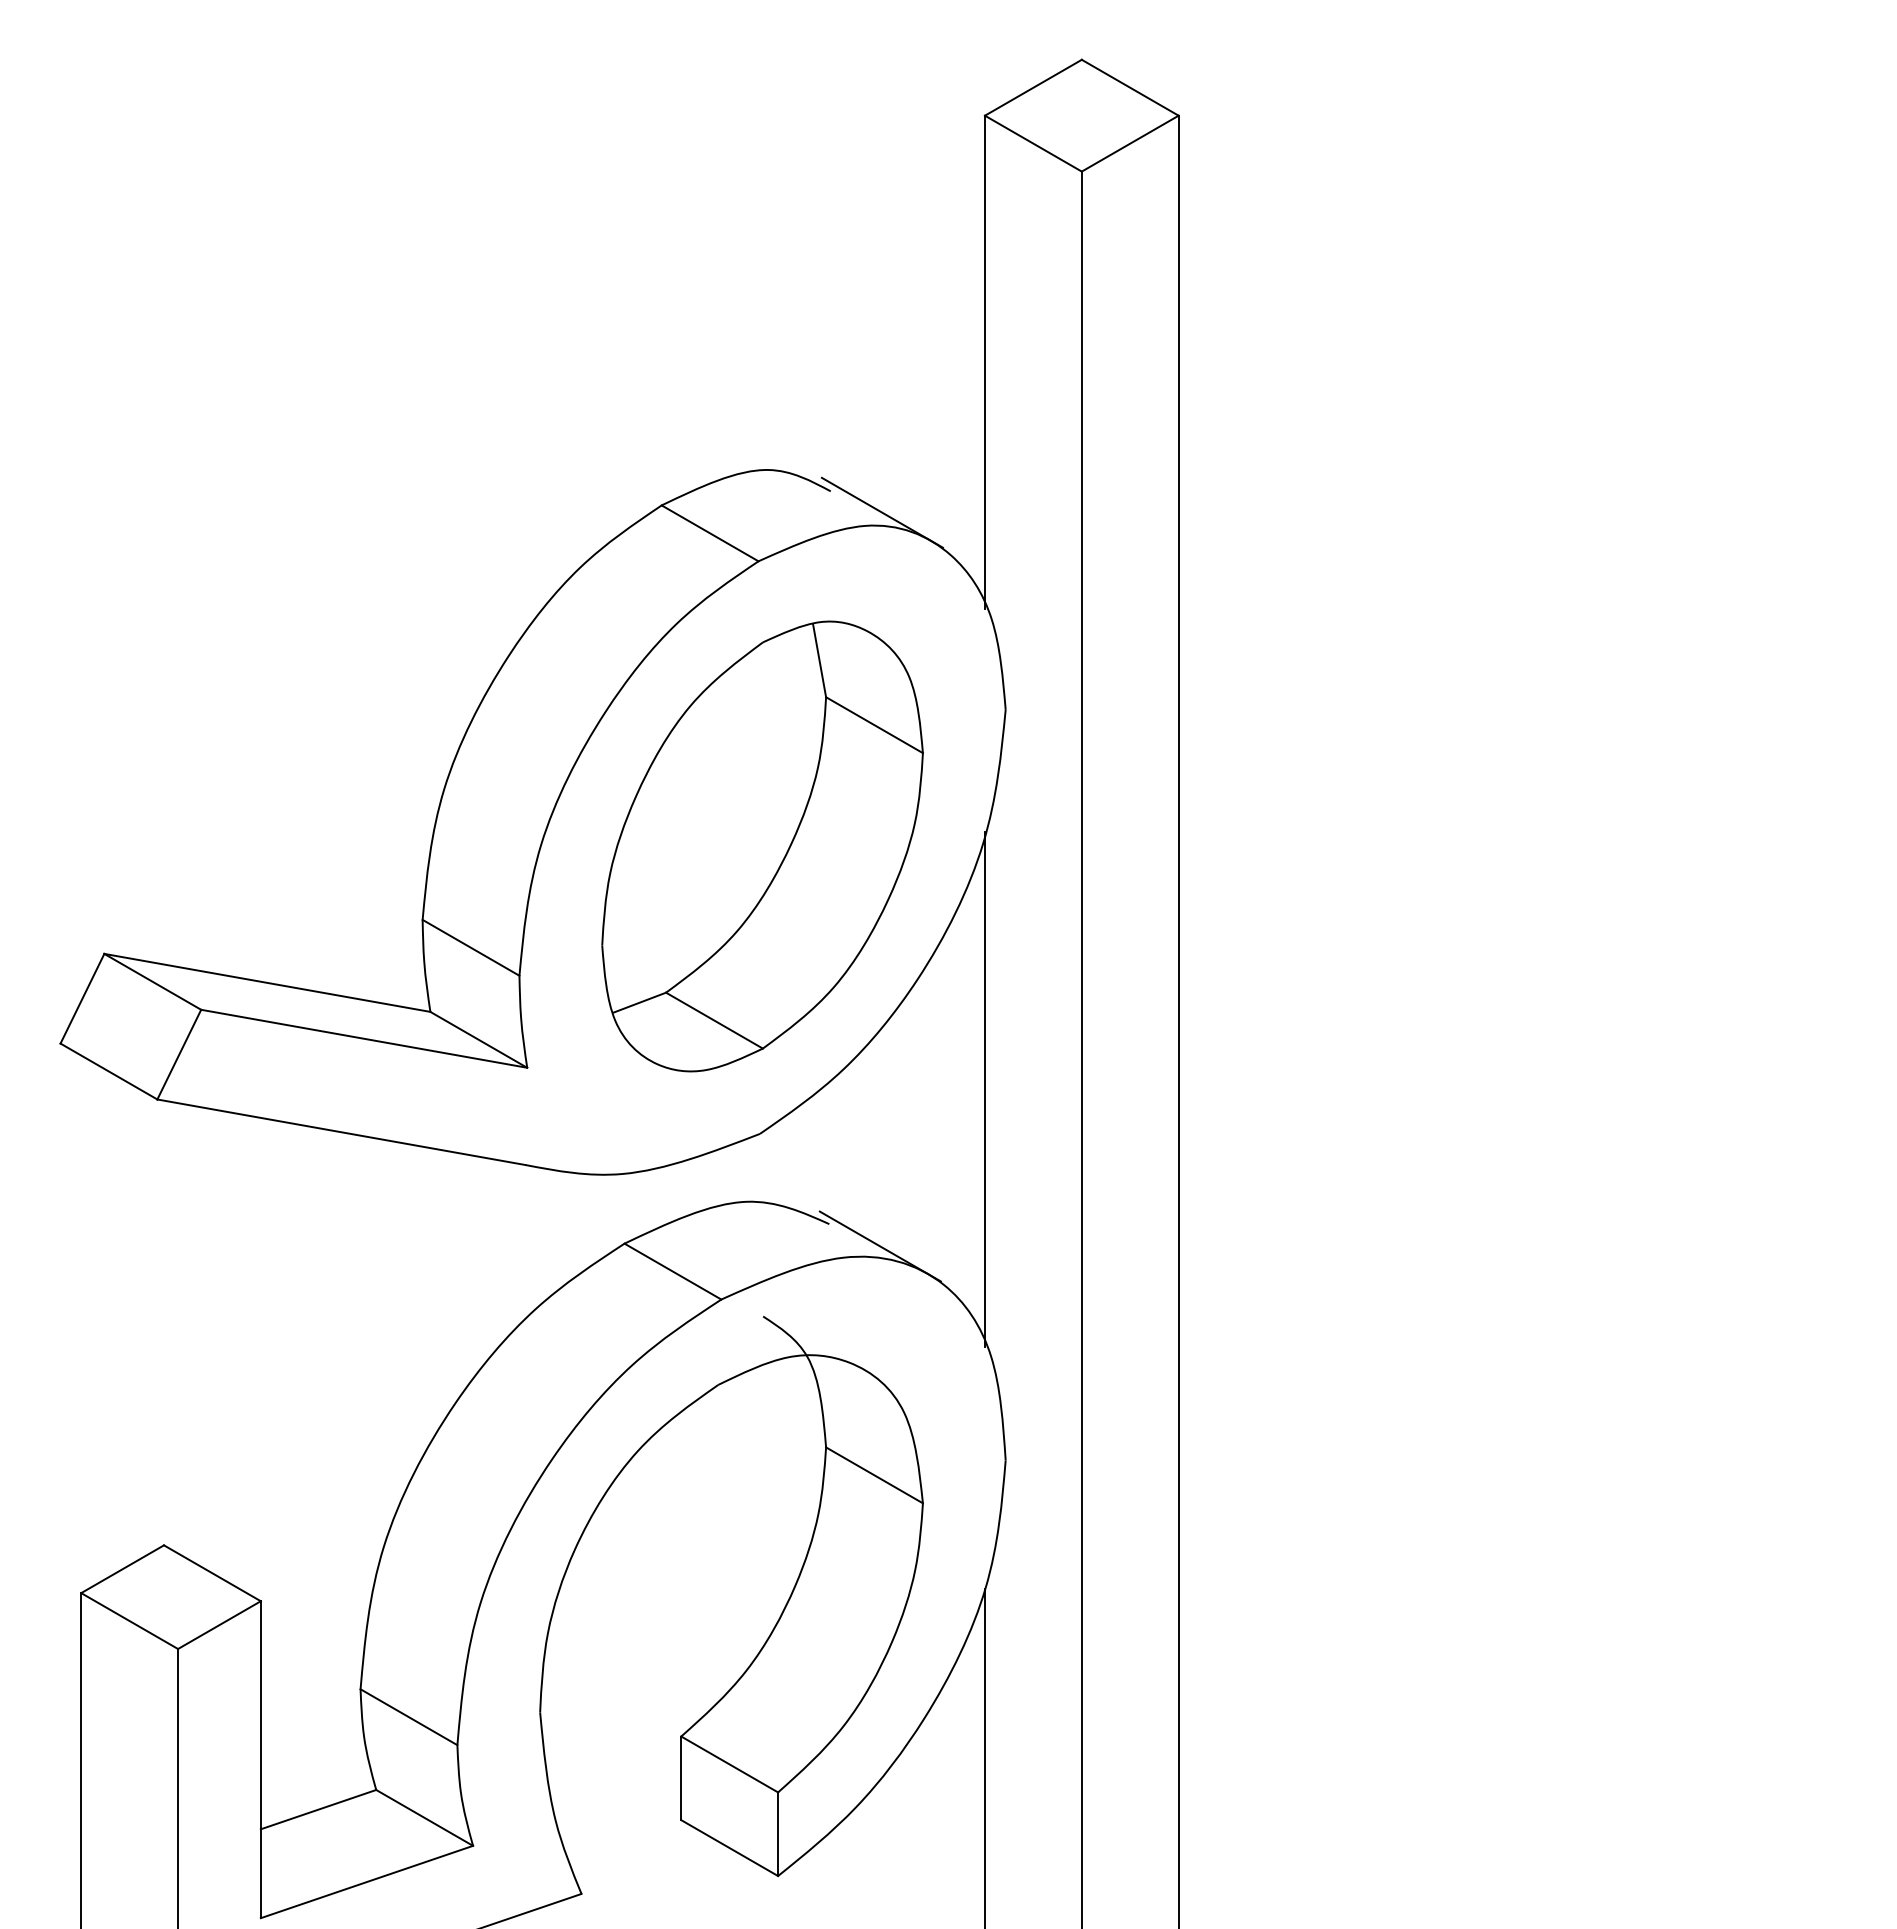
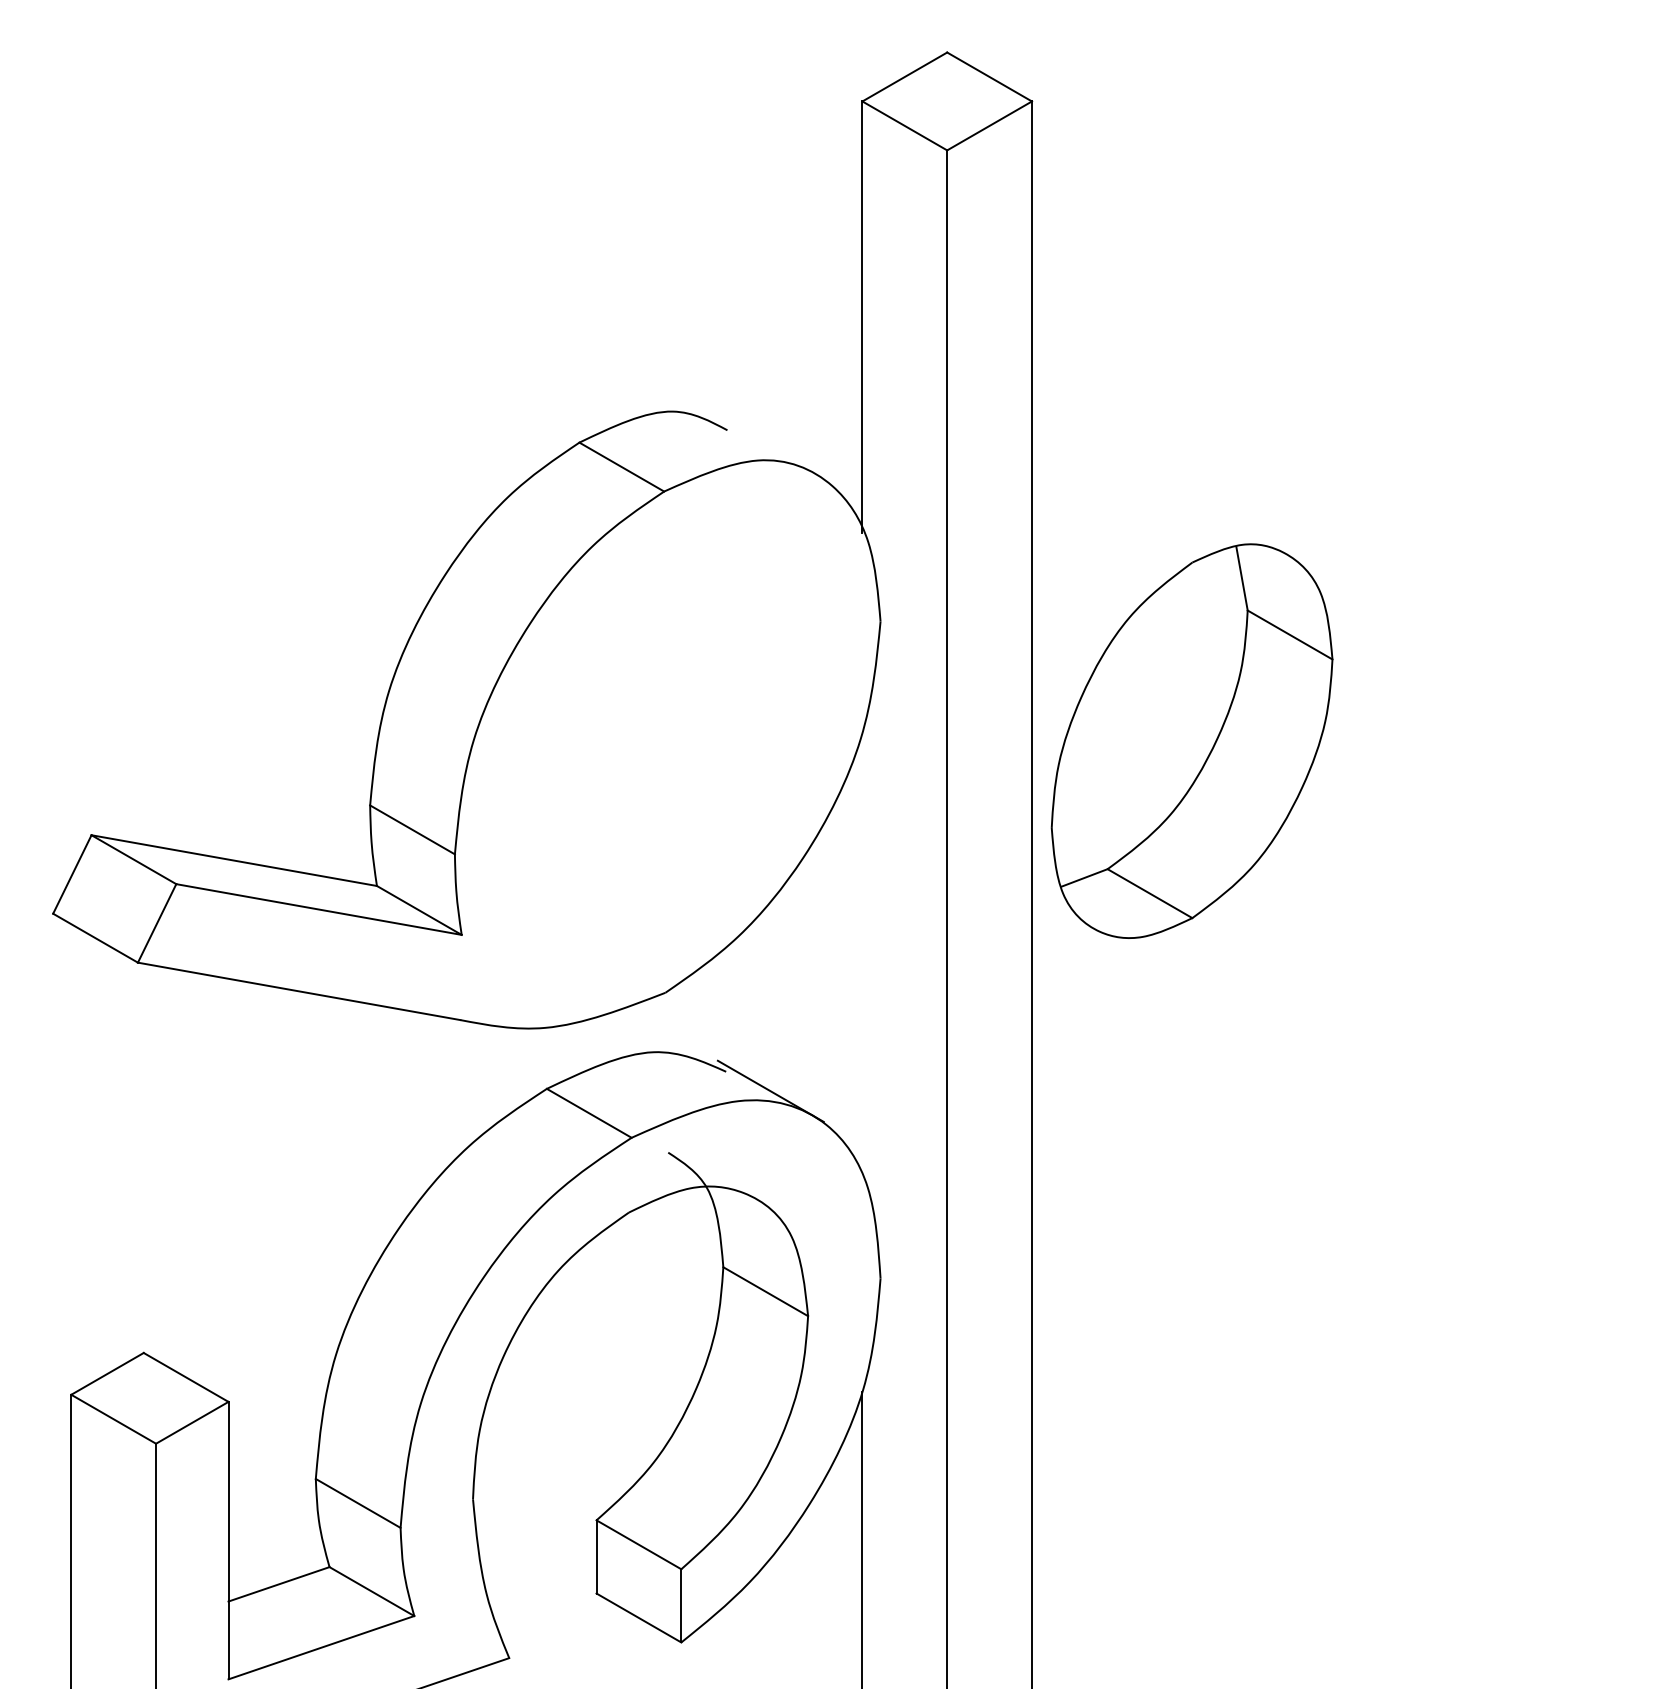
line: (881, 512) -> (771, 448), removed
part: (762, 846) -> (1192, 741), moved
line: (985, 1089) -> (862, 953), removed

